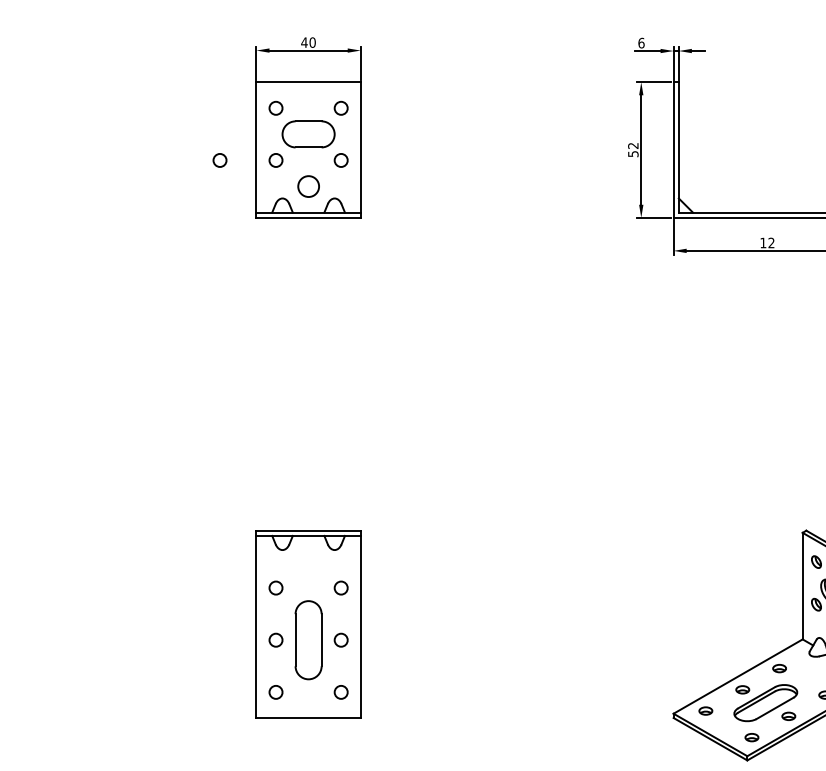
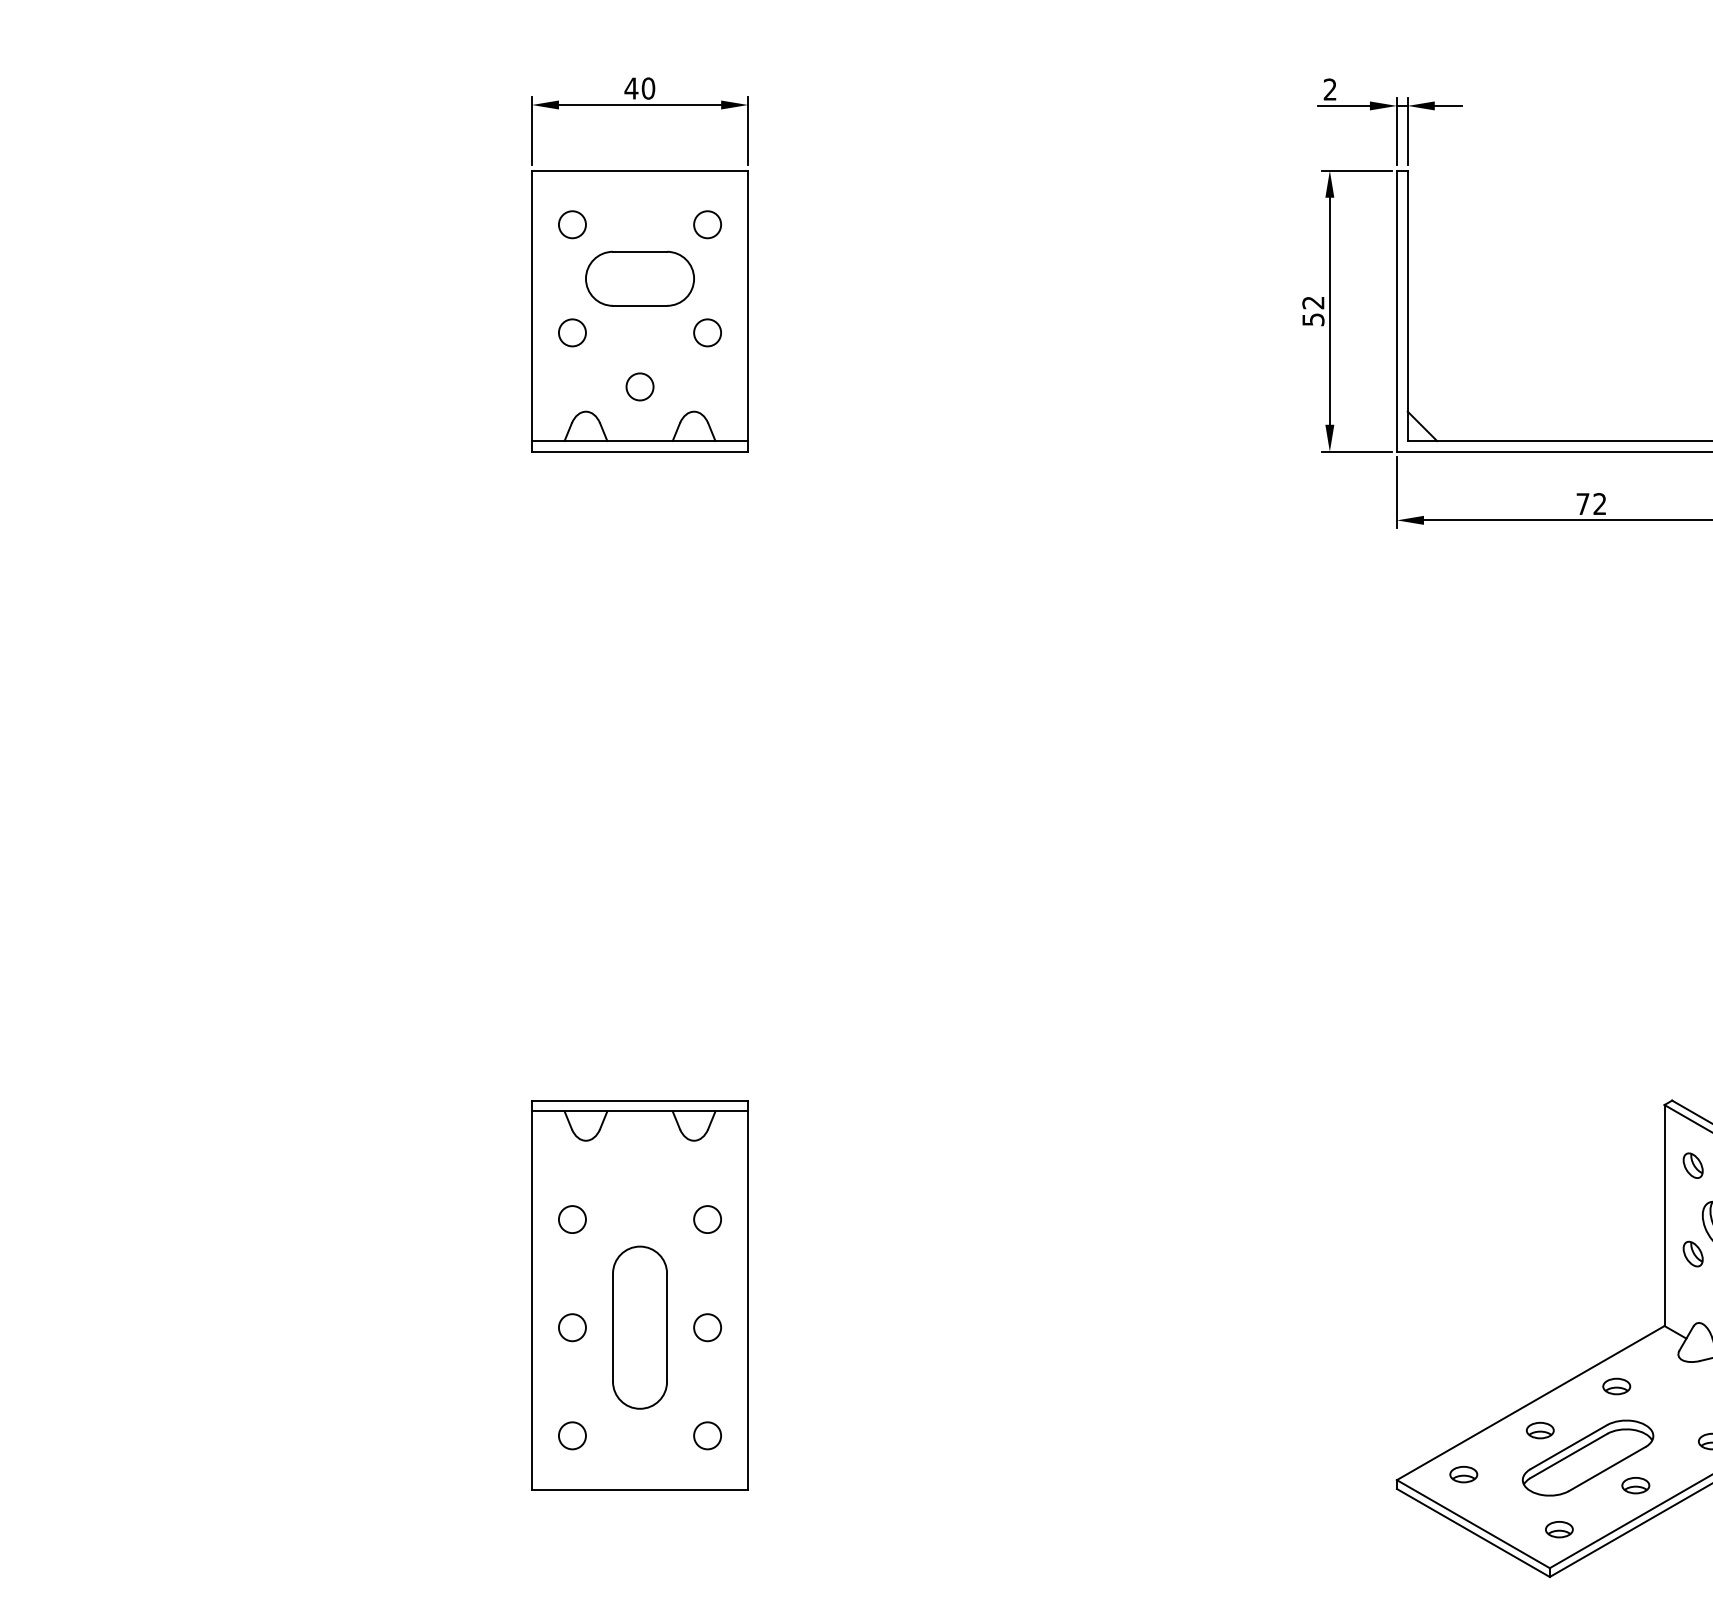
text: (641, 42) -> (1330, 88), 6 -> 2
circle: (219, 160) -> (455, 332), removed
circle: (308, 186) -> (639, 386), size x0.62
text: (763, 242) -> (1583, 502), 12 -> 72

